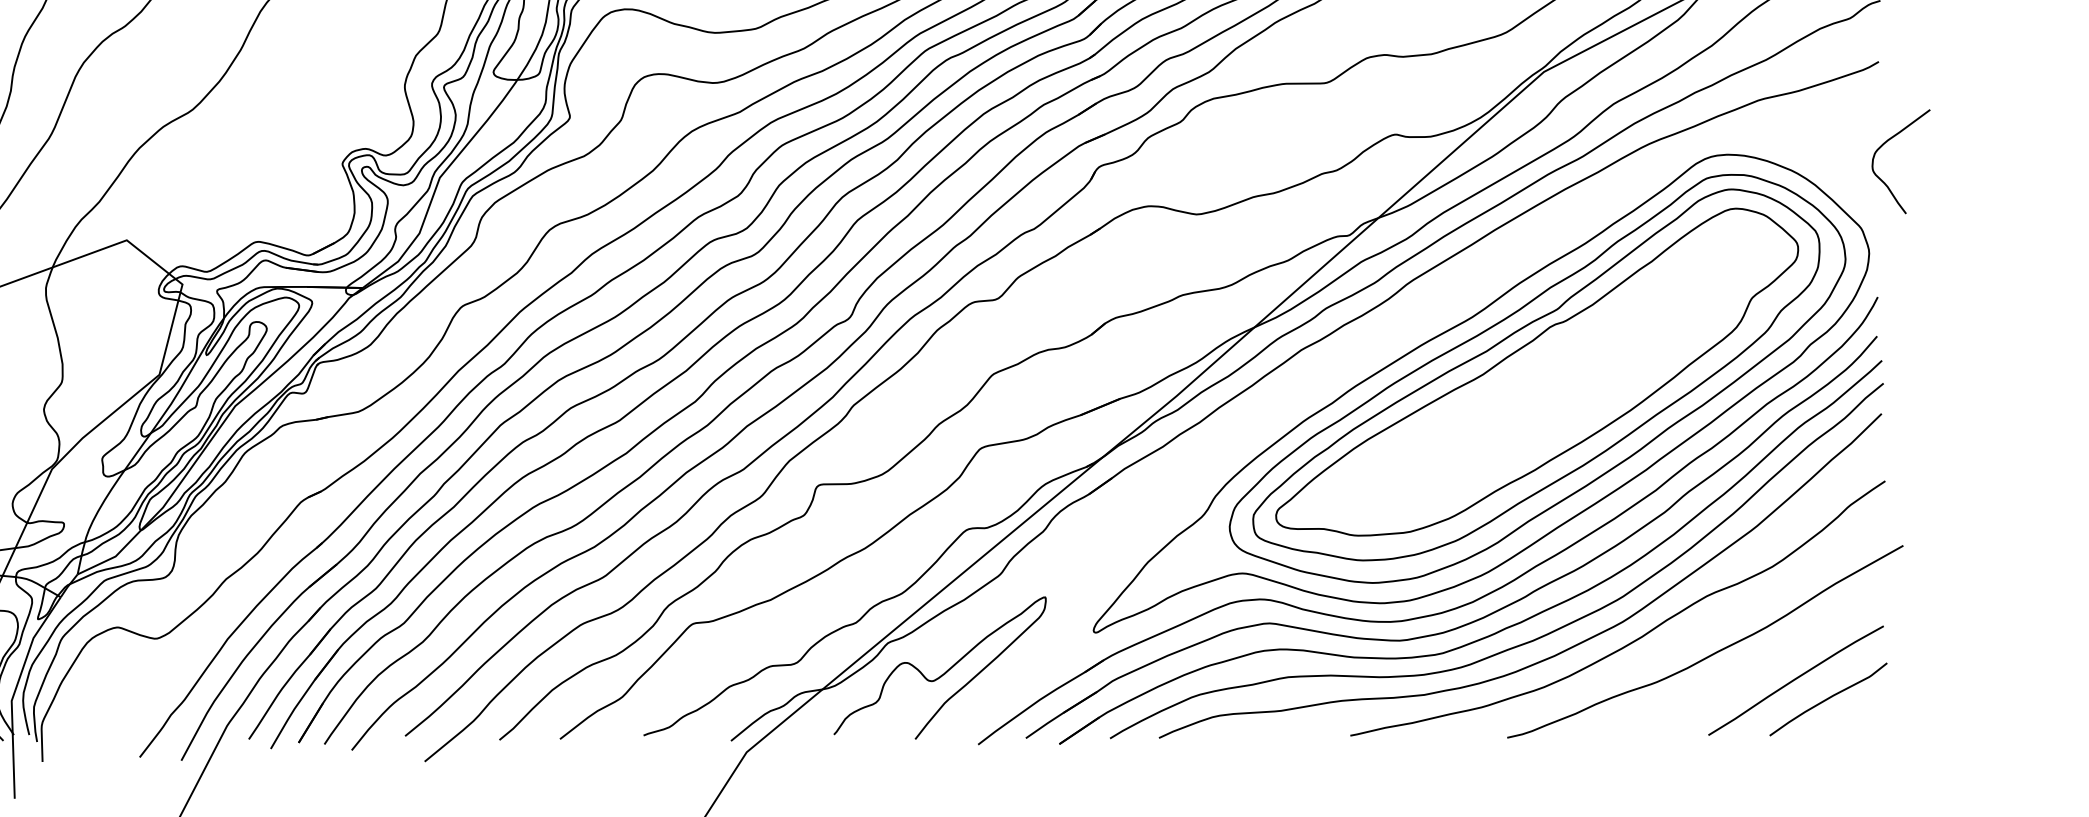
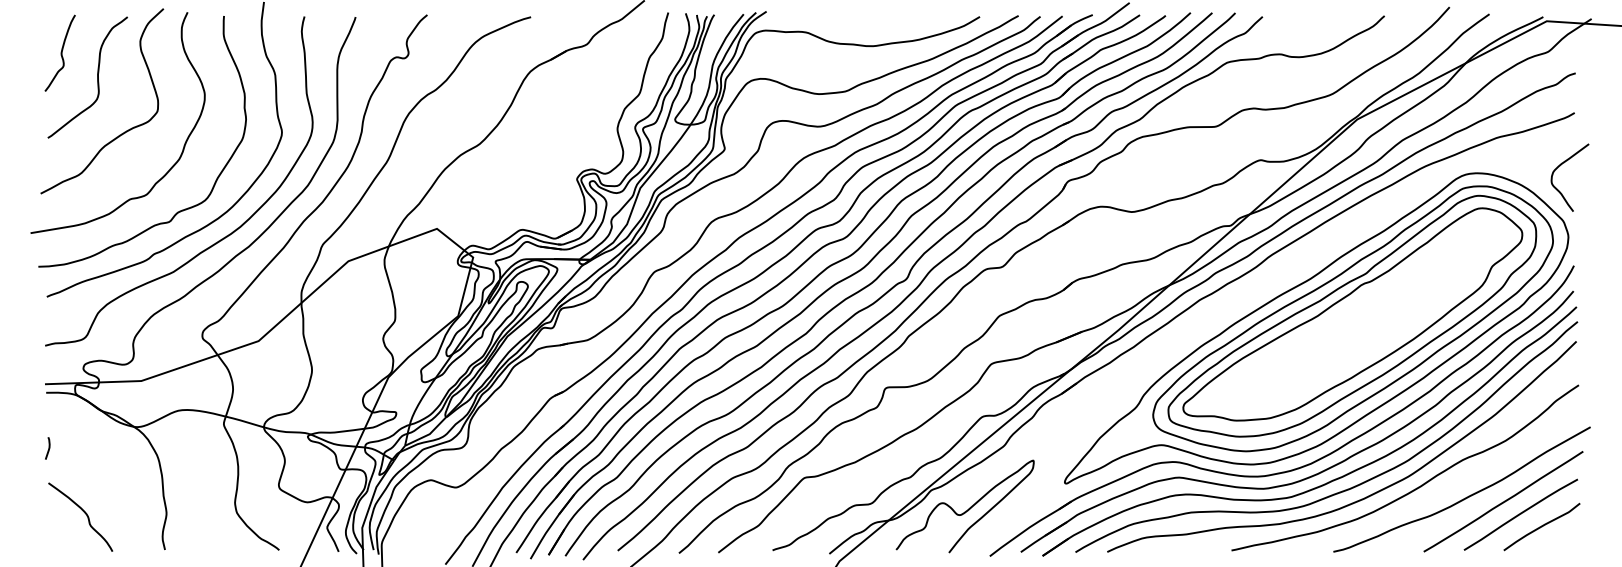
curve: (1886, 144) -> (1560, 166), moved
curve: (1769, 660) -> (1503, 501), added

